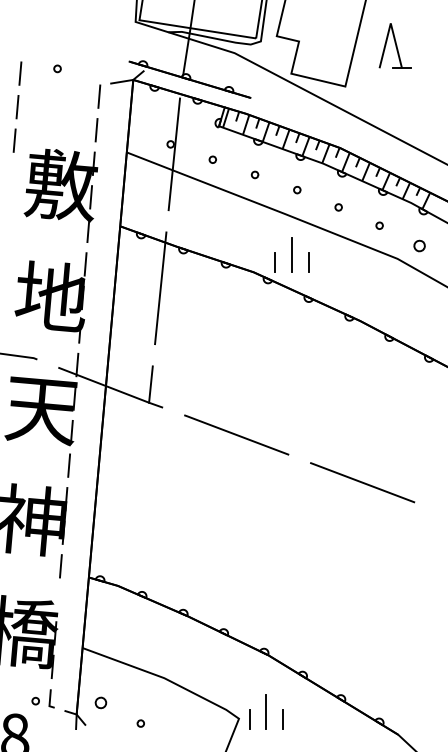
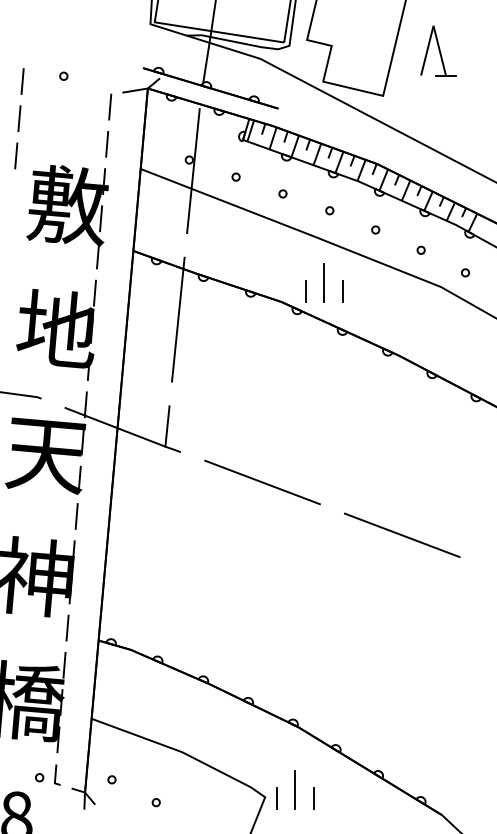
part: (419, 245) -> (465, 272), size x0.62
line: (58, 599) -> (64, 664), added
part: (100, 702) -> (111, 779), size x0.62

